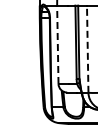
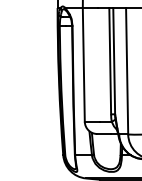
line: (57, 44) -> (83, 64), dashed -> solid
line: (87, 49) -> (126, 71), dashed -> solid

